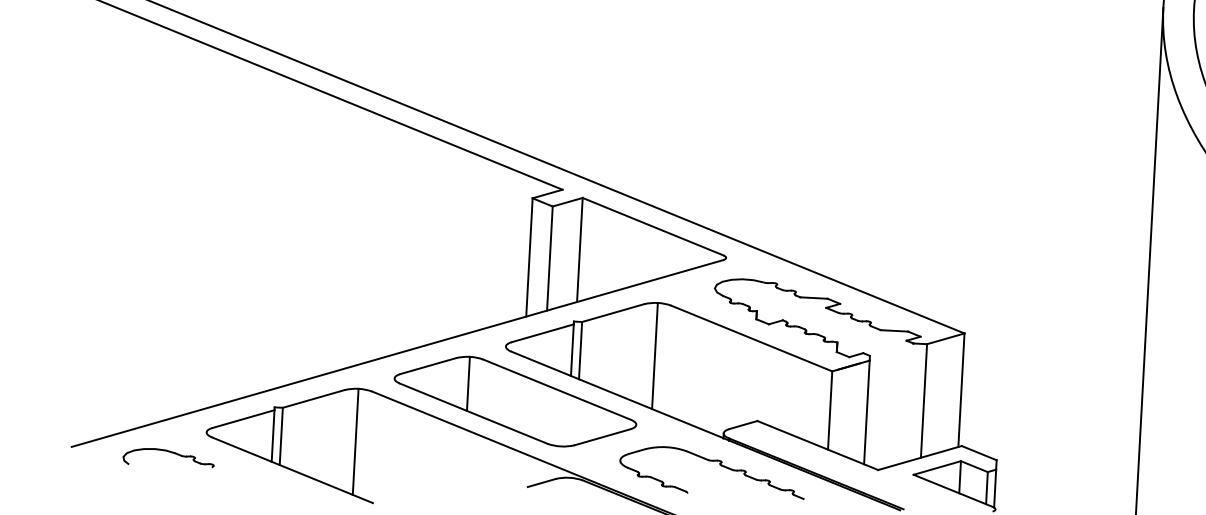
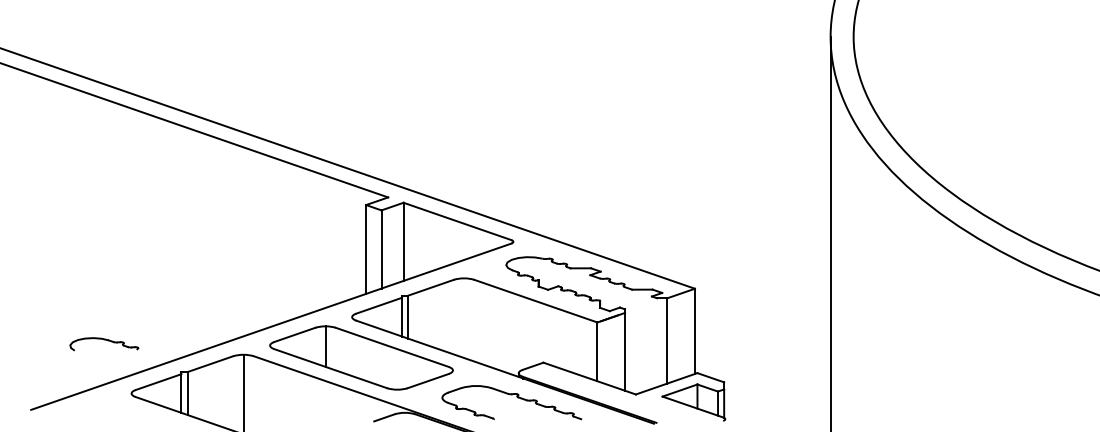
line: (655, 356) -> (464, 318), removed
part: (169, 458) -> (104, 344), moved

